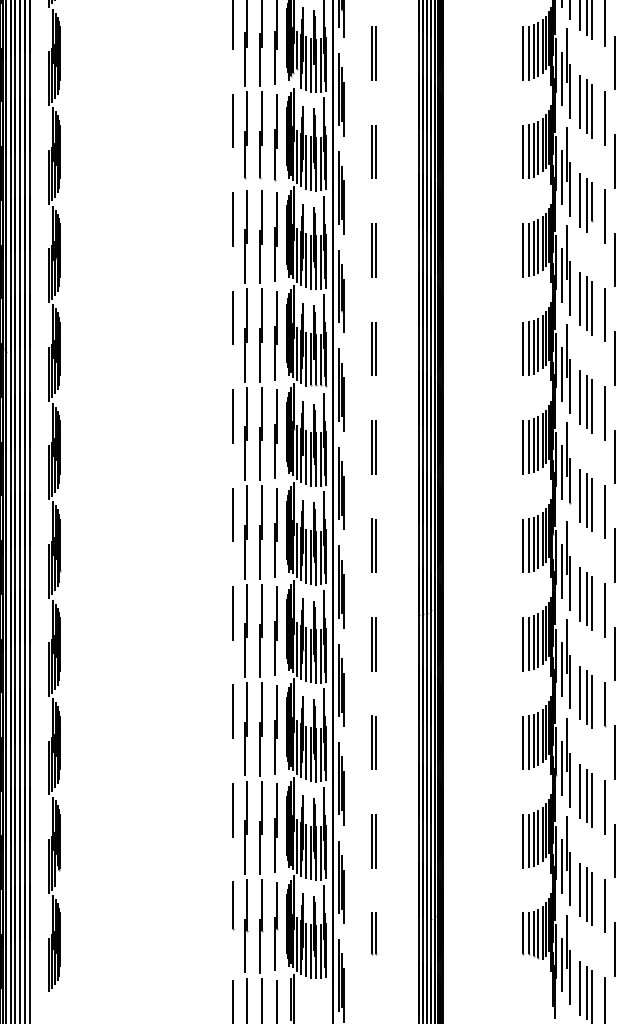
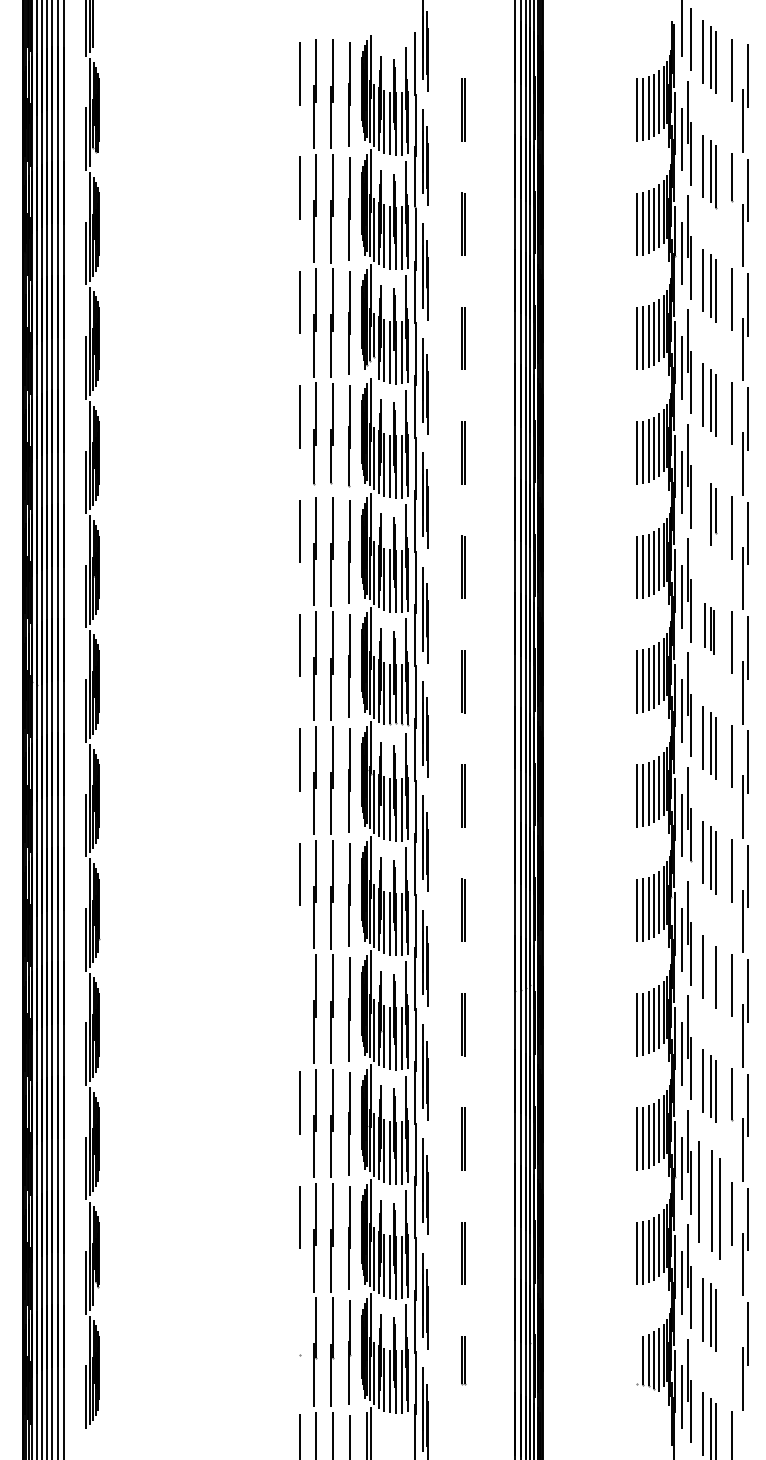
line: (579, 200) -> (702, 509), removed
part: (585, 303) -> (709, 628), size x0.7
line: (587, 598) -> (711, 971), removed
line: (232, 613) -> (299, 988), removed
part: (585, 795) -> (709, 1200), size x1.6
line: (232, 905) -> (299, 1327), removed
line: (604, 905) -> (731, 1328), removed
line: (523, 933) -> (637, 1360), removed

